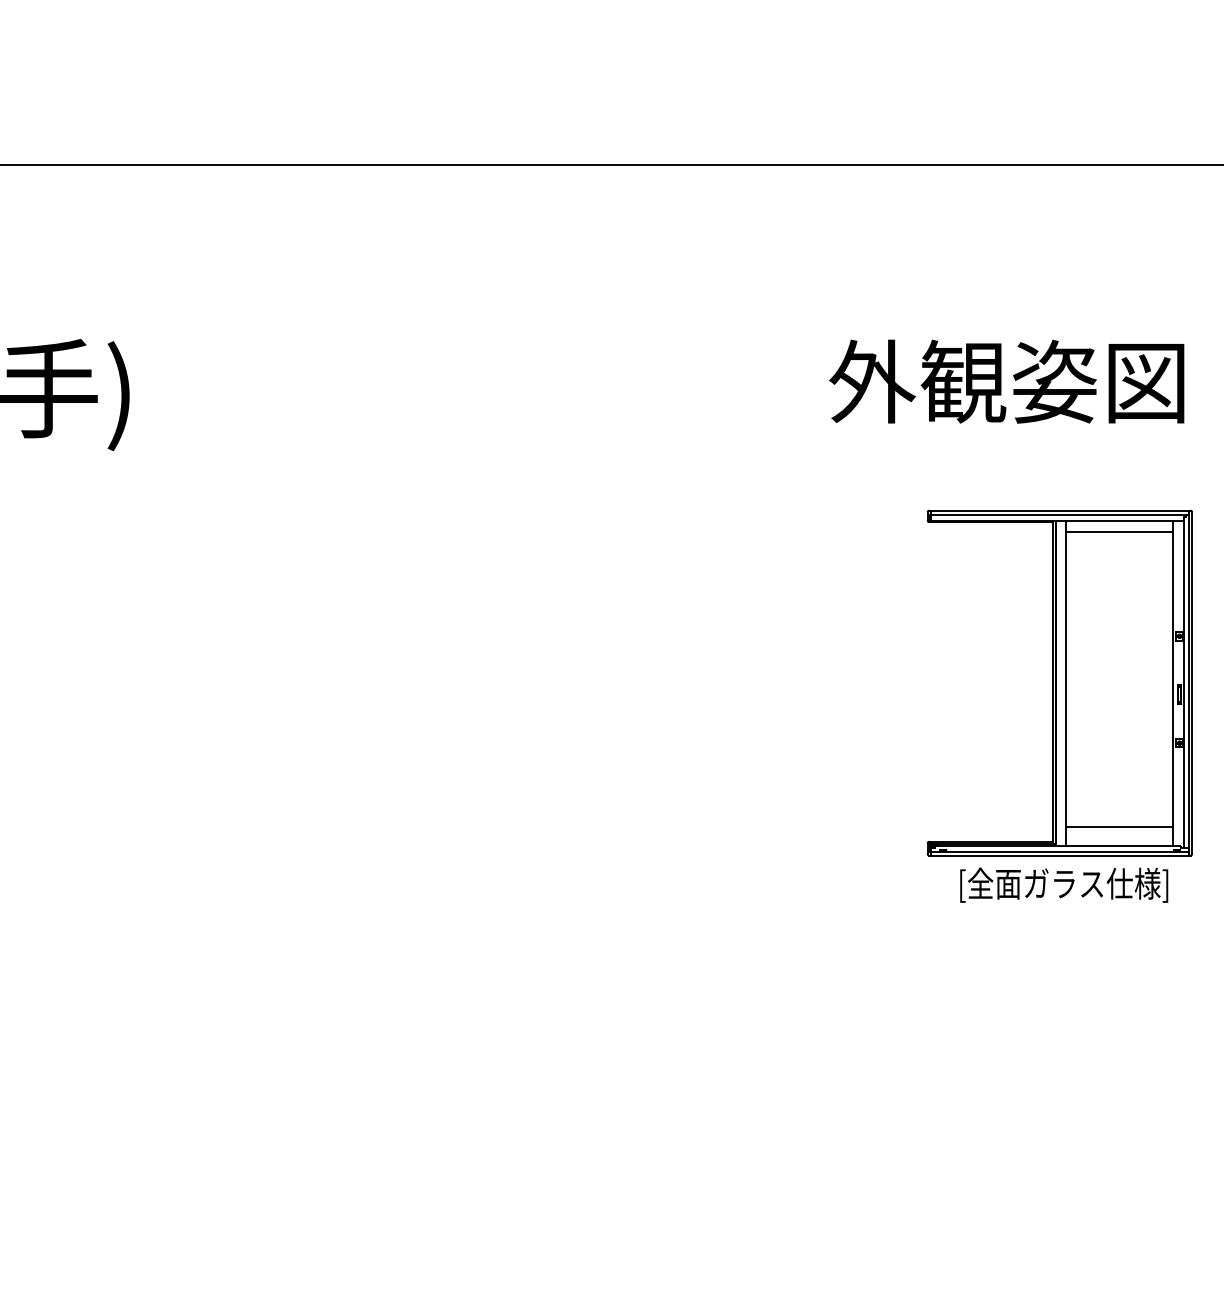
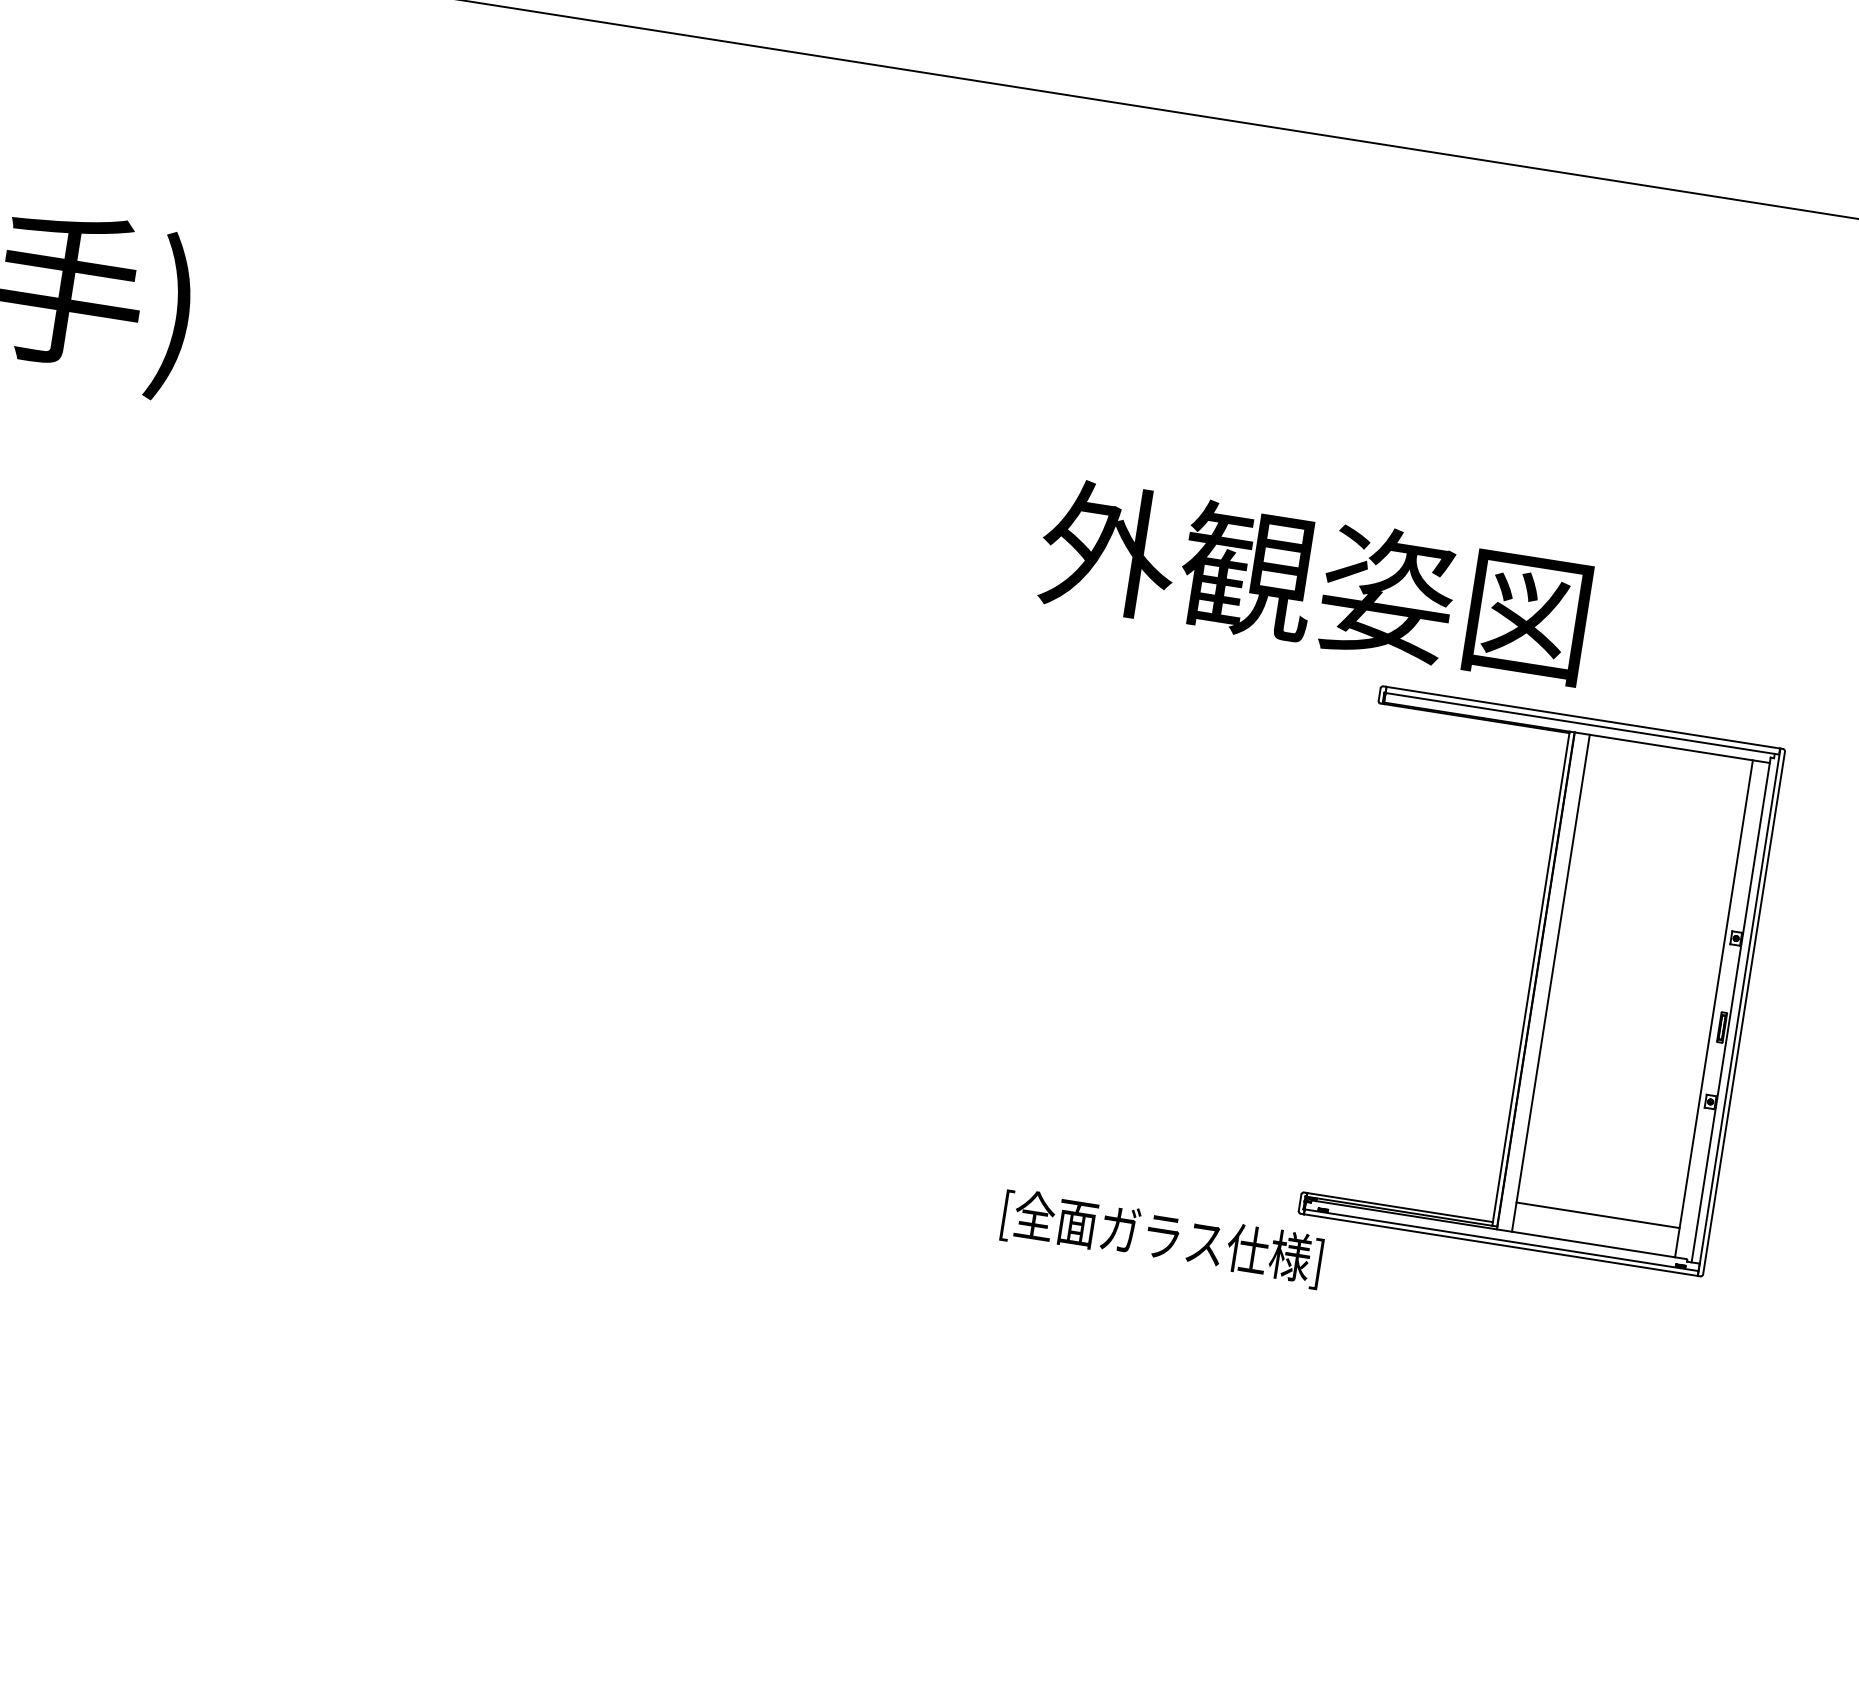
text: (1006, 381) -> (1314, 581), moved
line: (1118, 531) -> (1667, 763), removed
text: (1064, 884) -> (1162, 1237), moved

